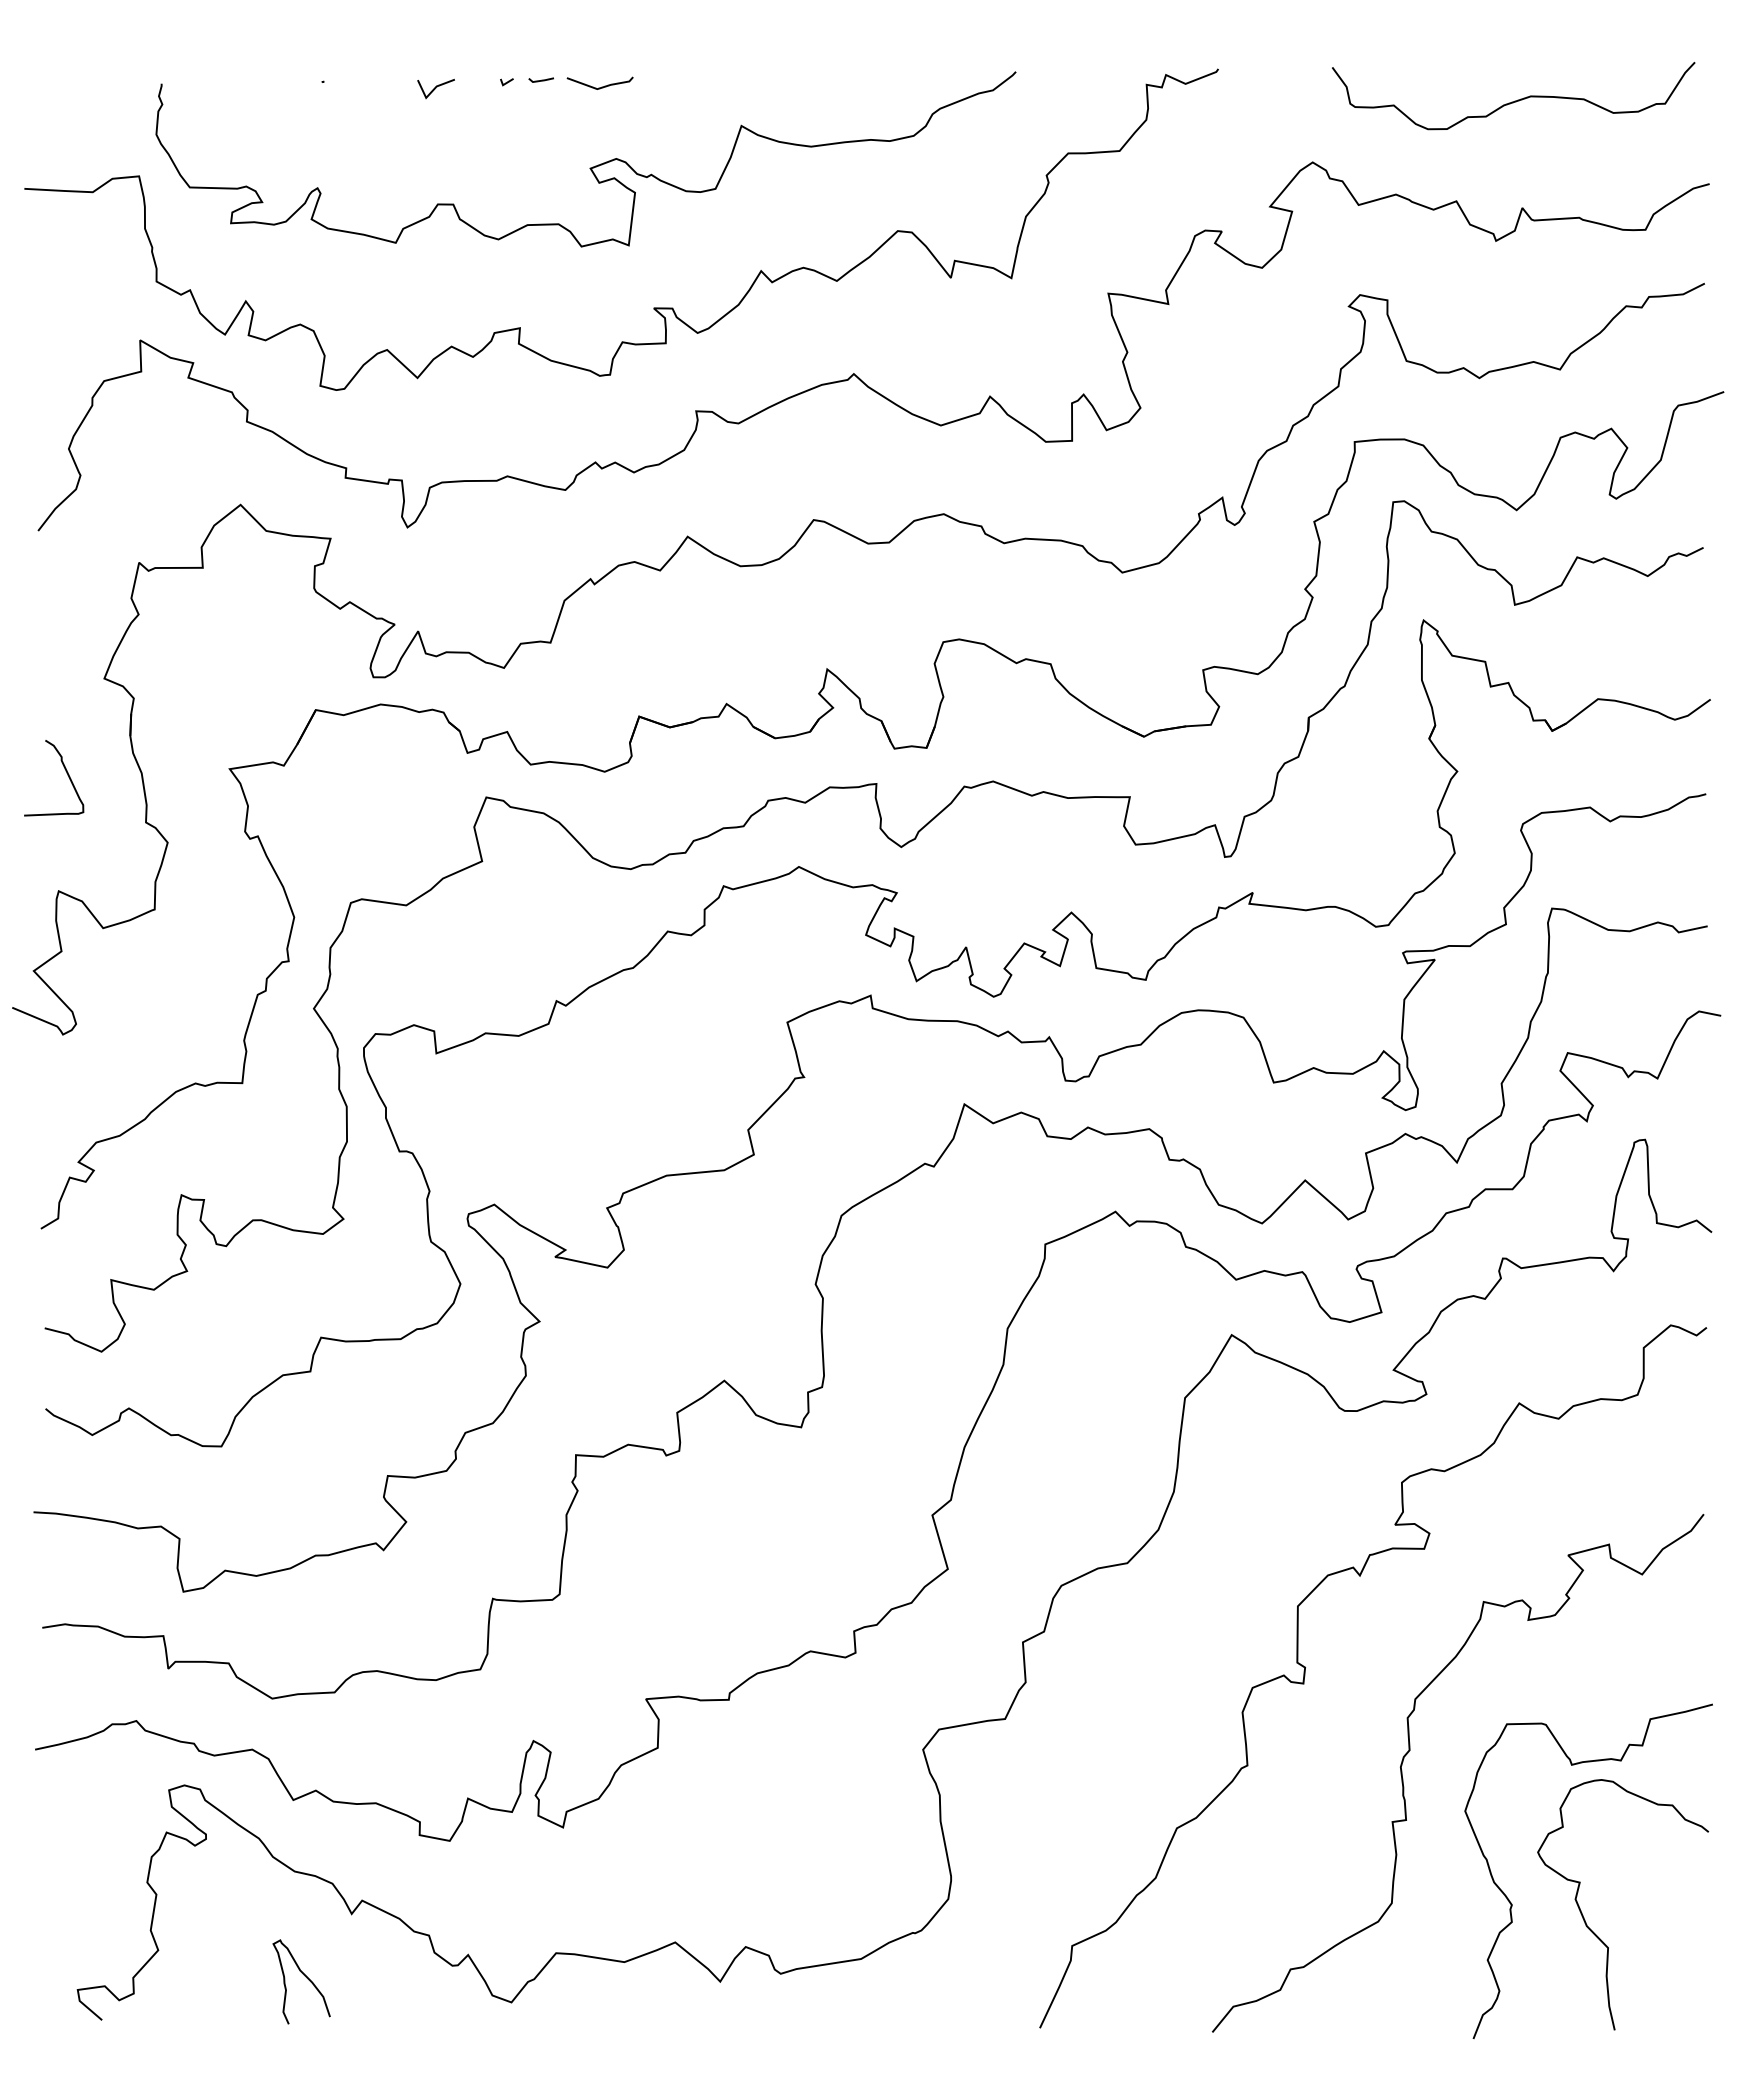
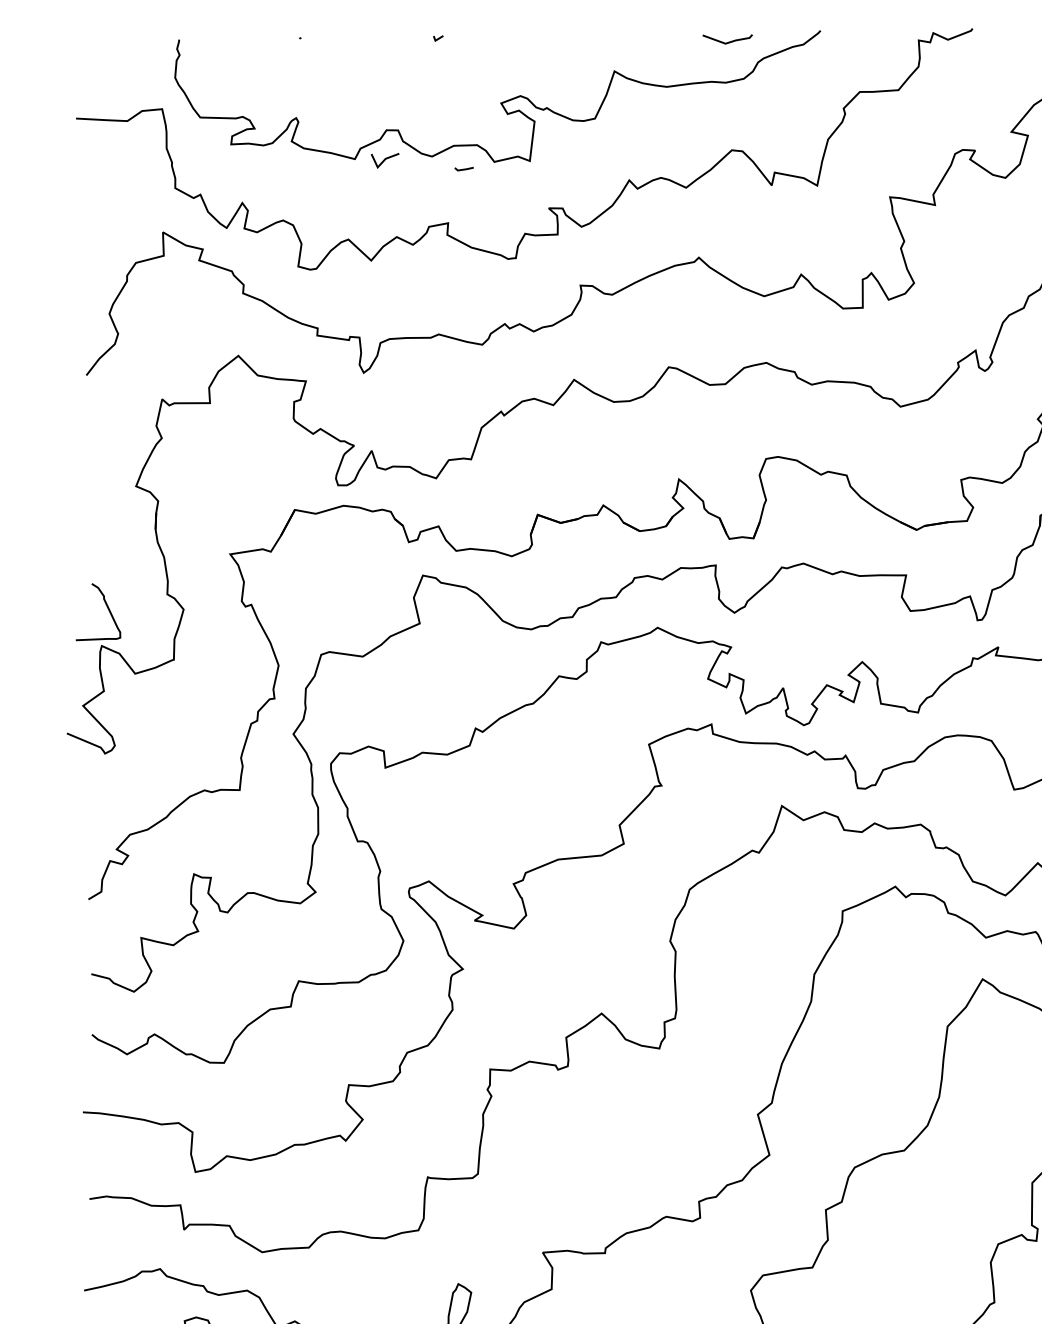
line: (541, 79) -> (464, 168), moved
line: (601, 86) -> (728, 41), moved
line: (435, 89) -> (384, 161), moved
curve: (66, 773) -> (107, 608), moved

